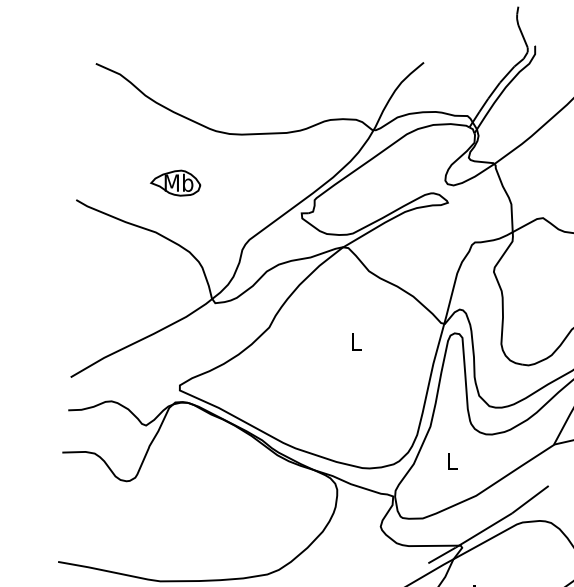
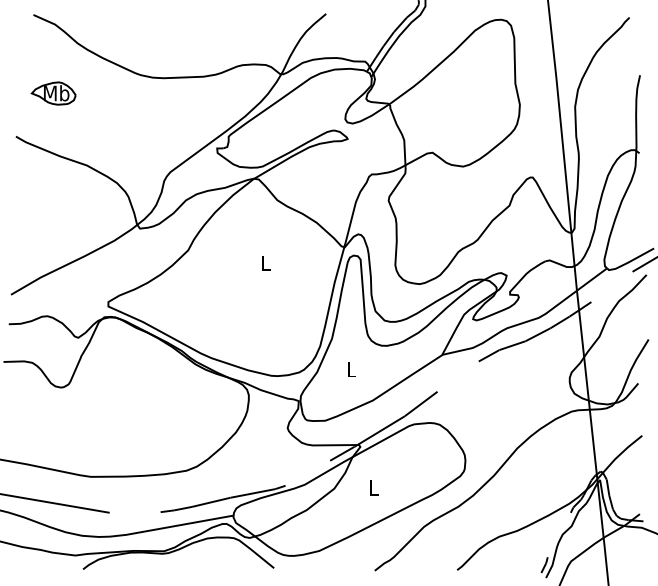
part: (175, 183) -> (53, 93), moved

